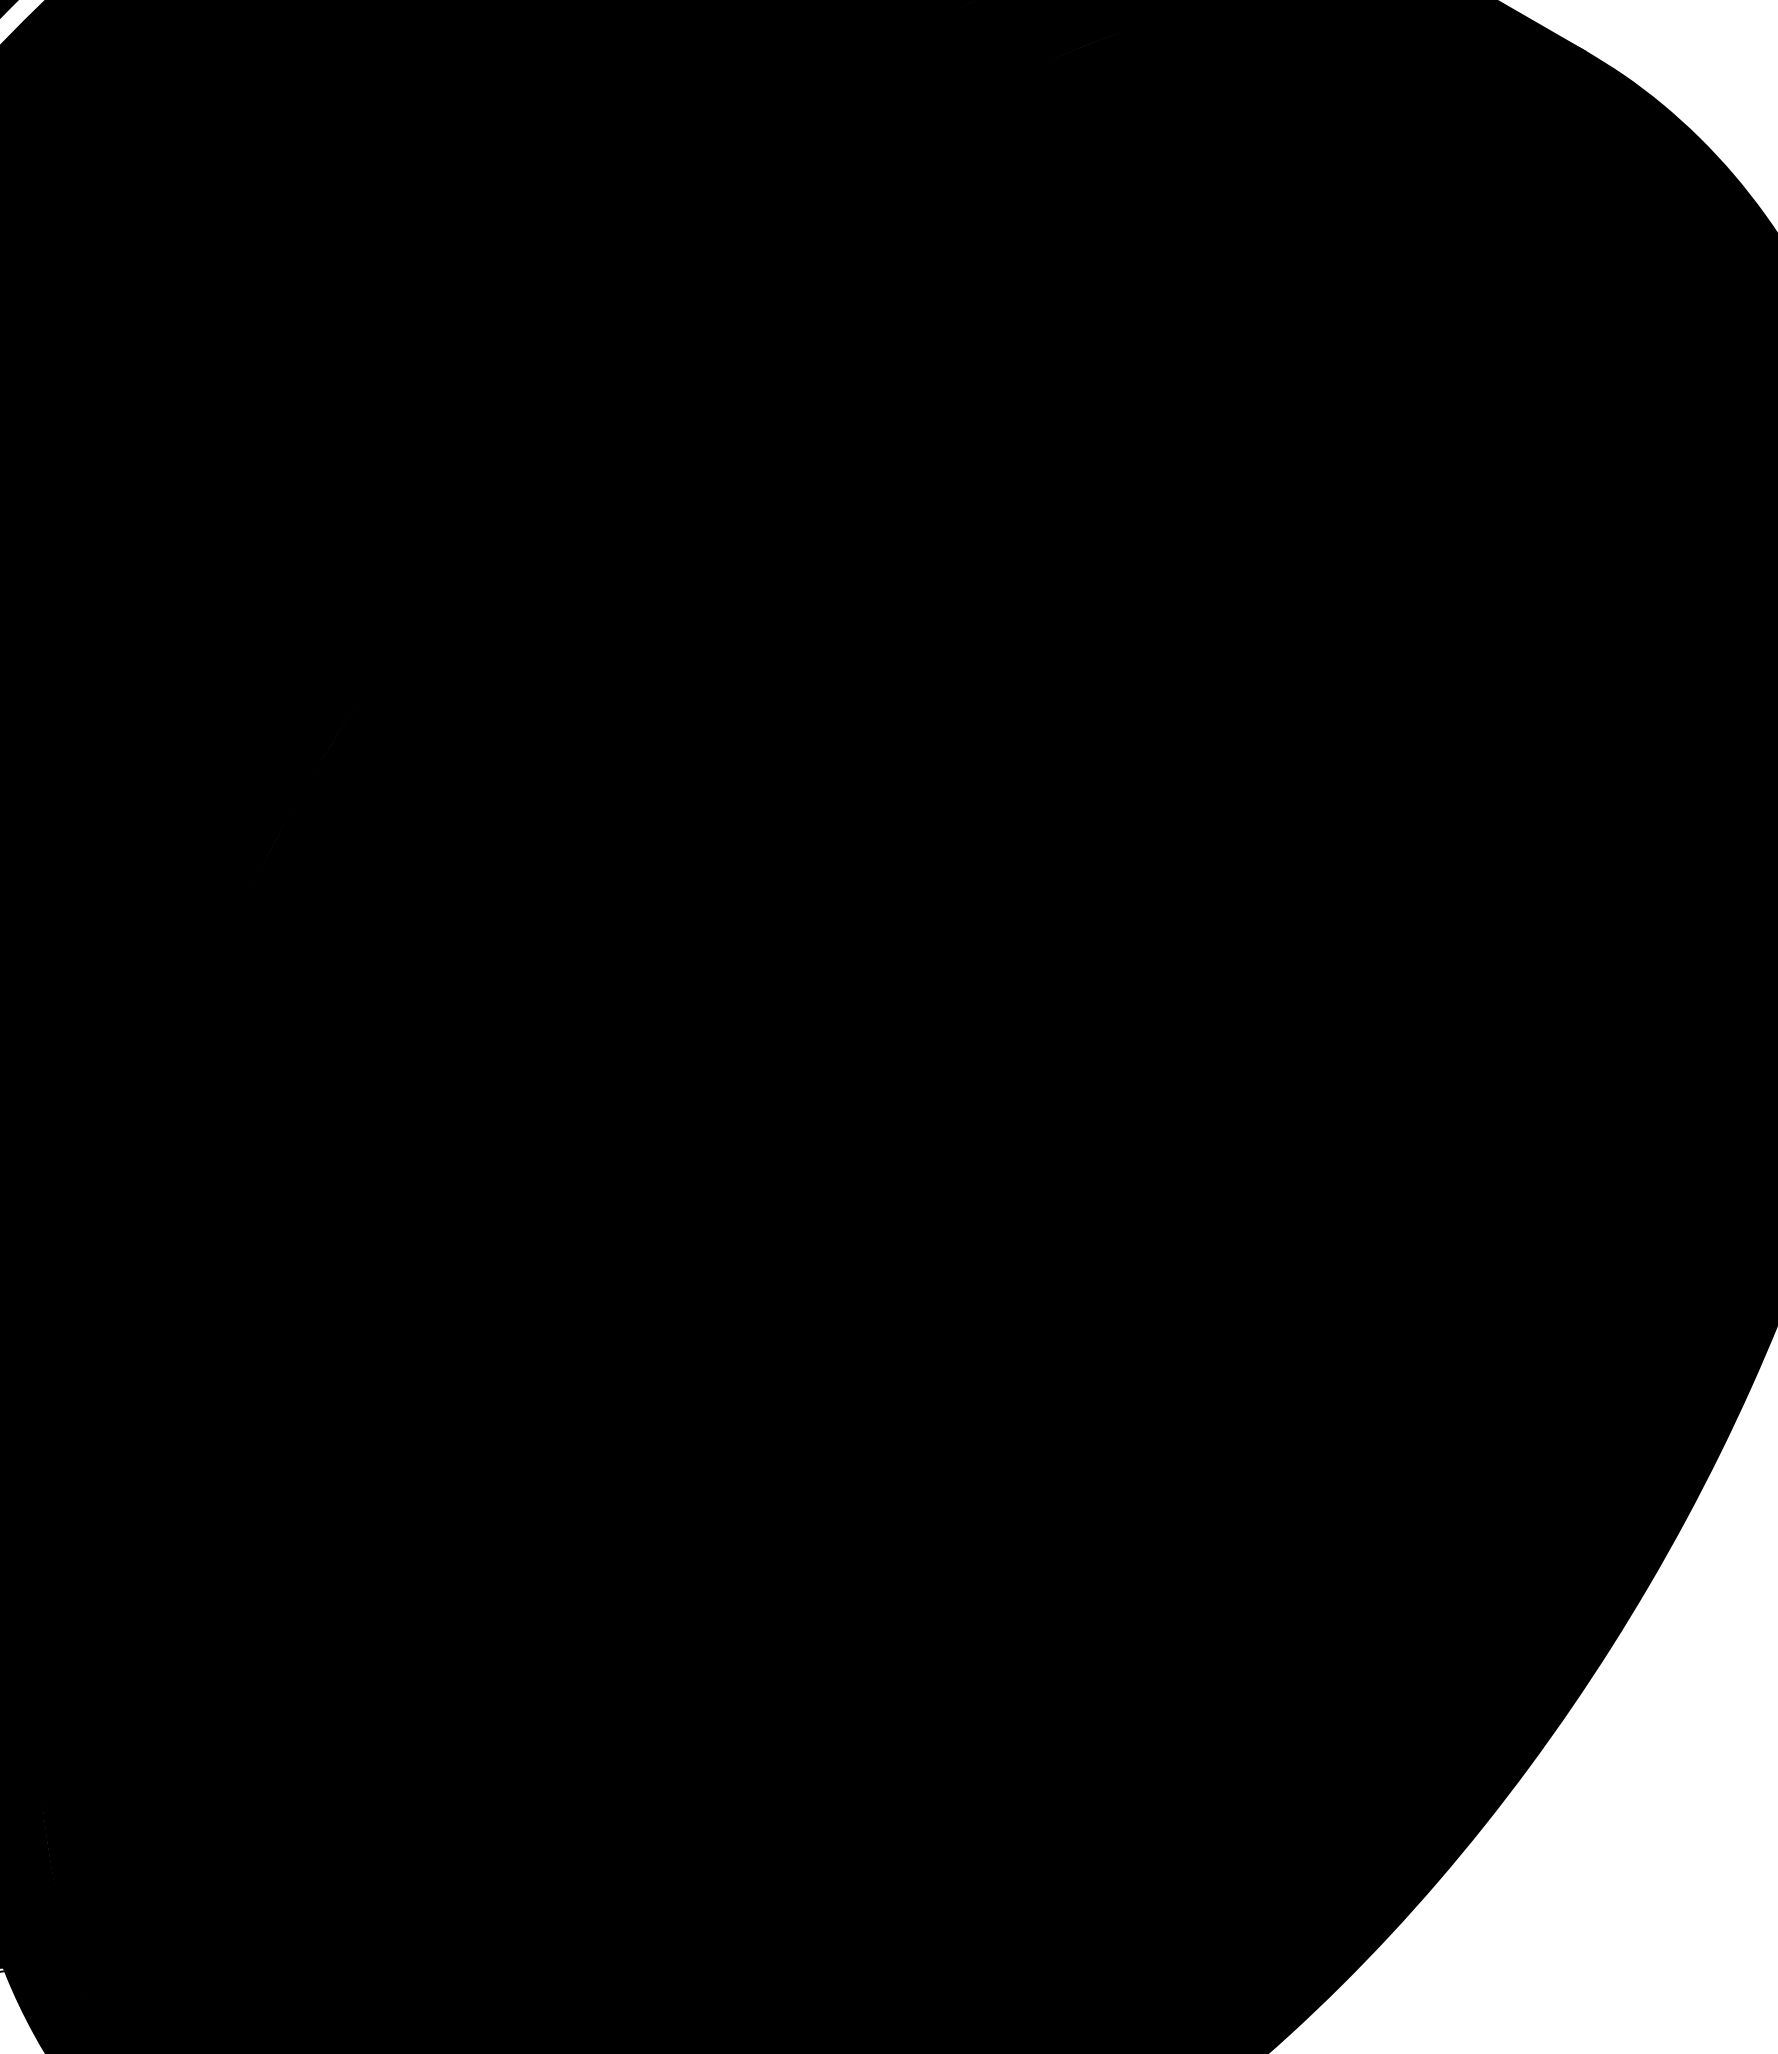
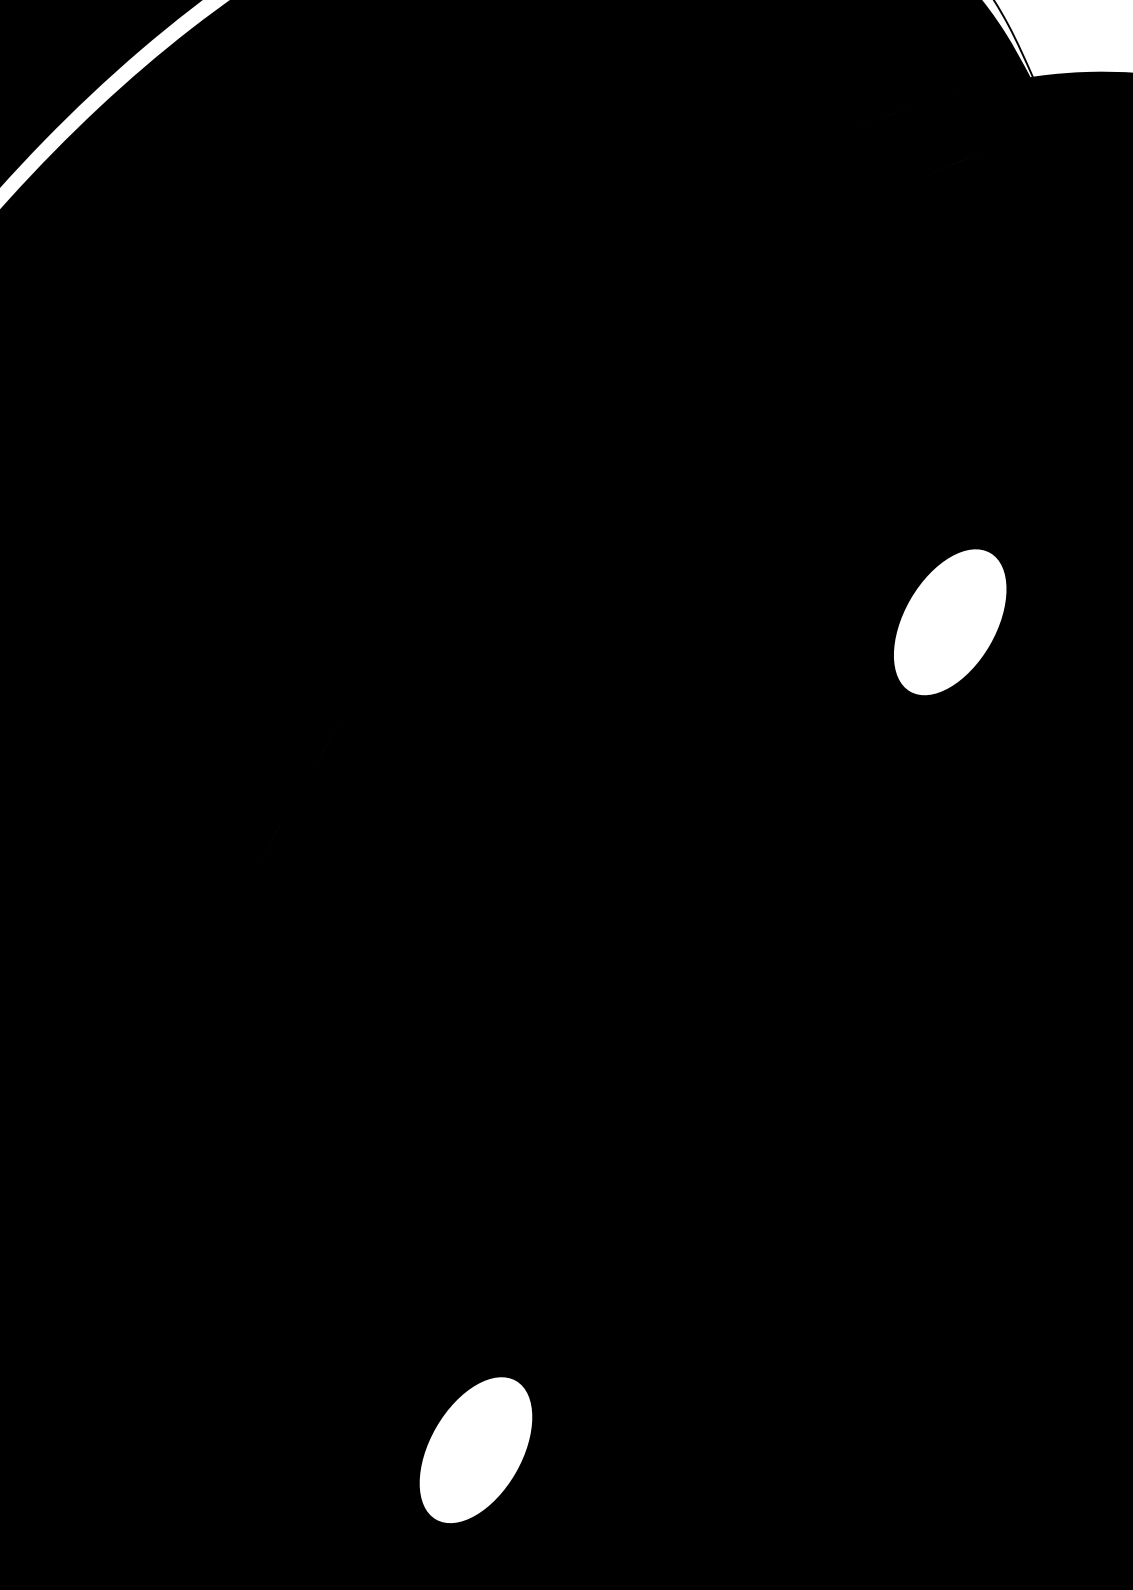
fill: (1076, 591) -> (950, 621), removed
fill: (512, 1575) -> (475, 1449), removed

